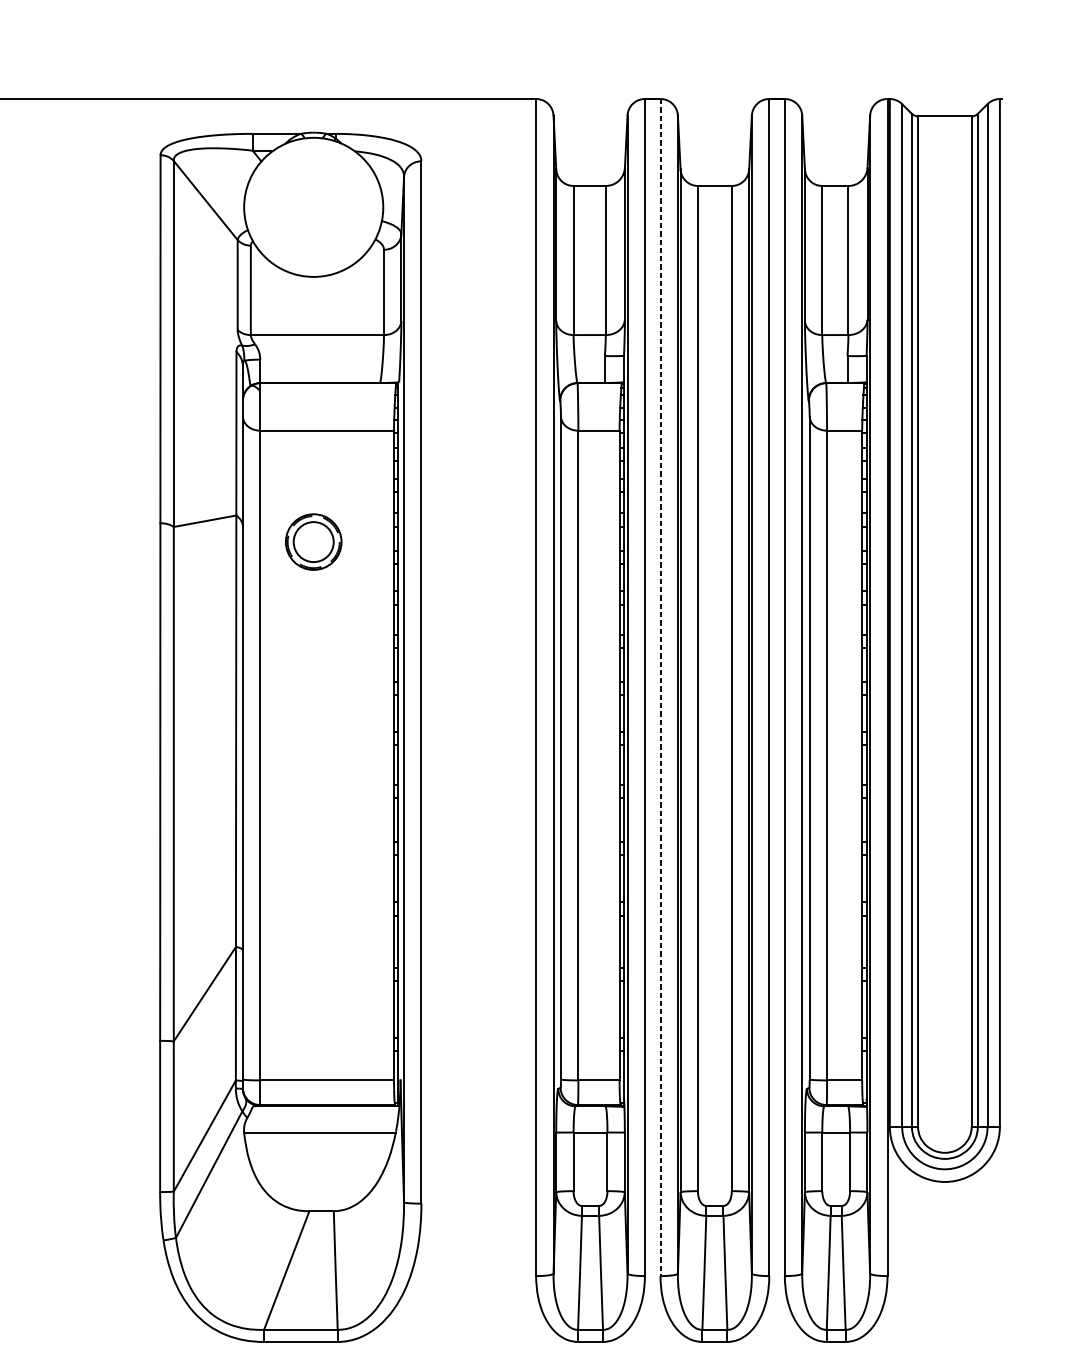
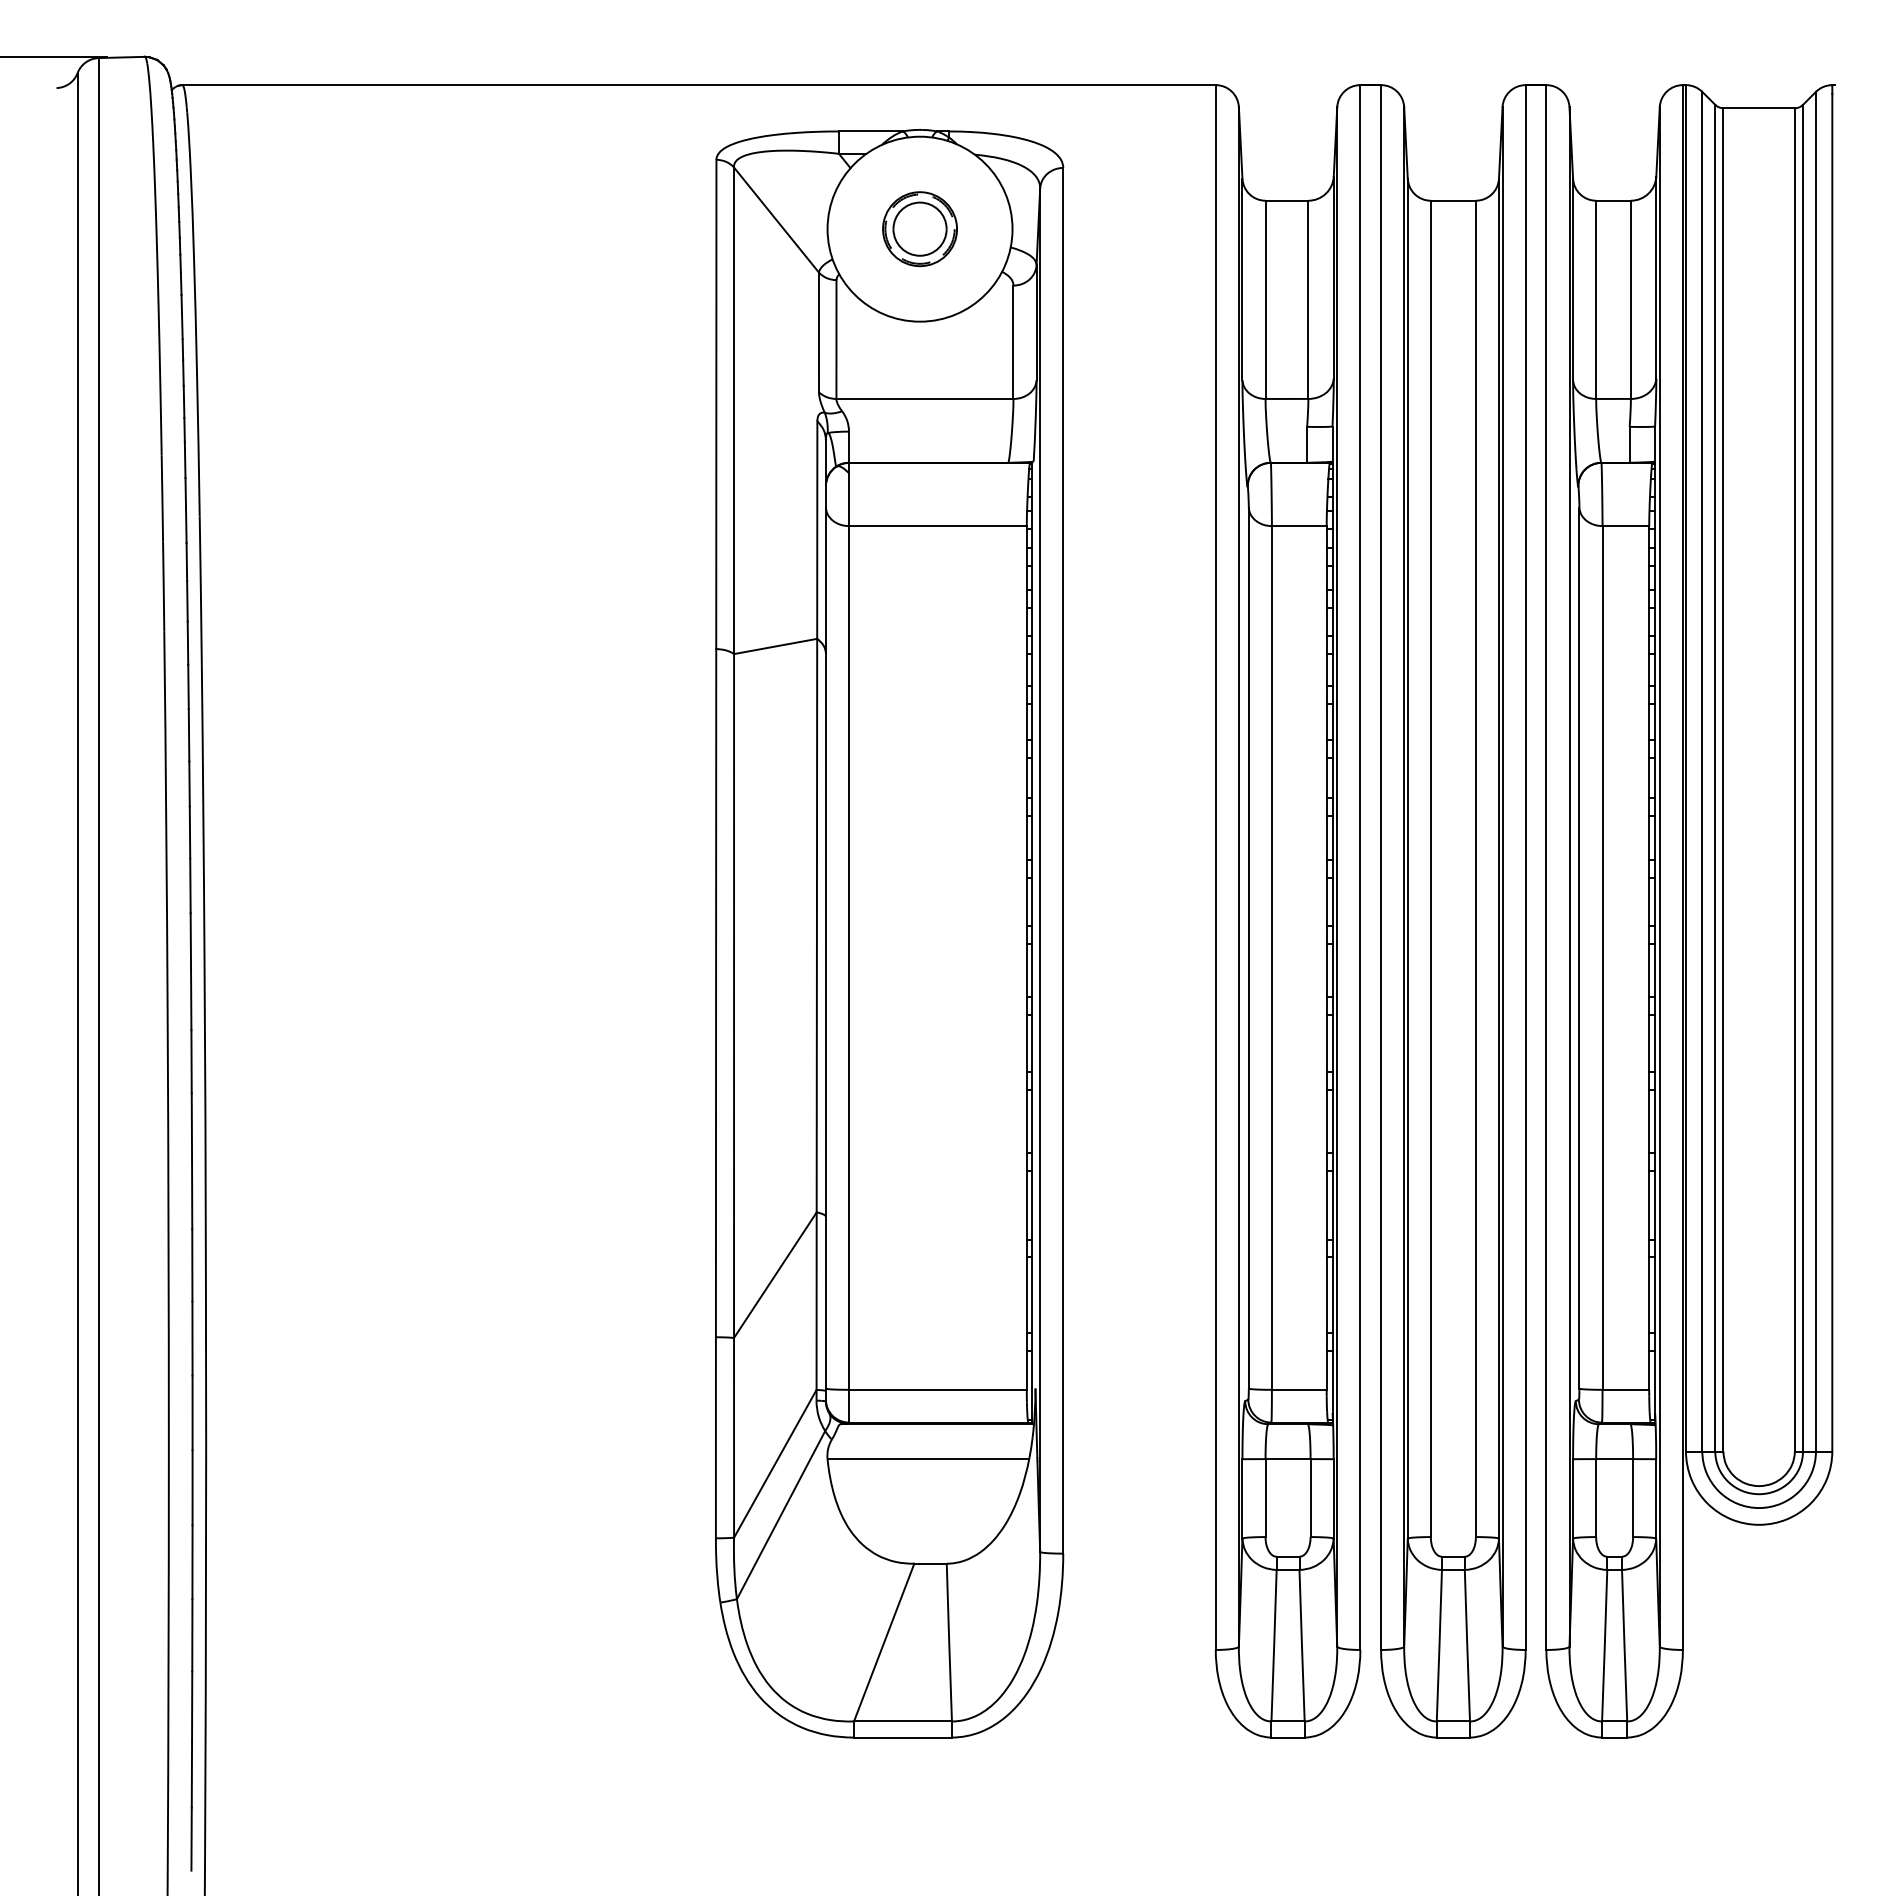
part: (313, 542) -> (919, 229), moved
line: (660, 688) -> (1381, 868), dashed -> solid

